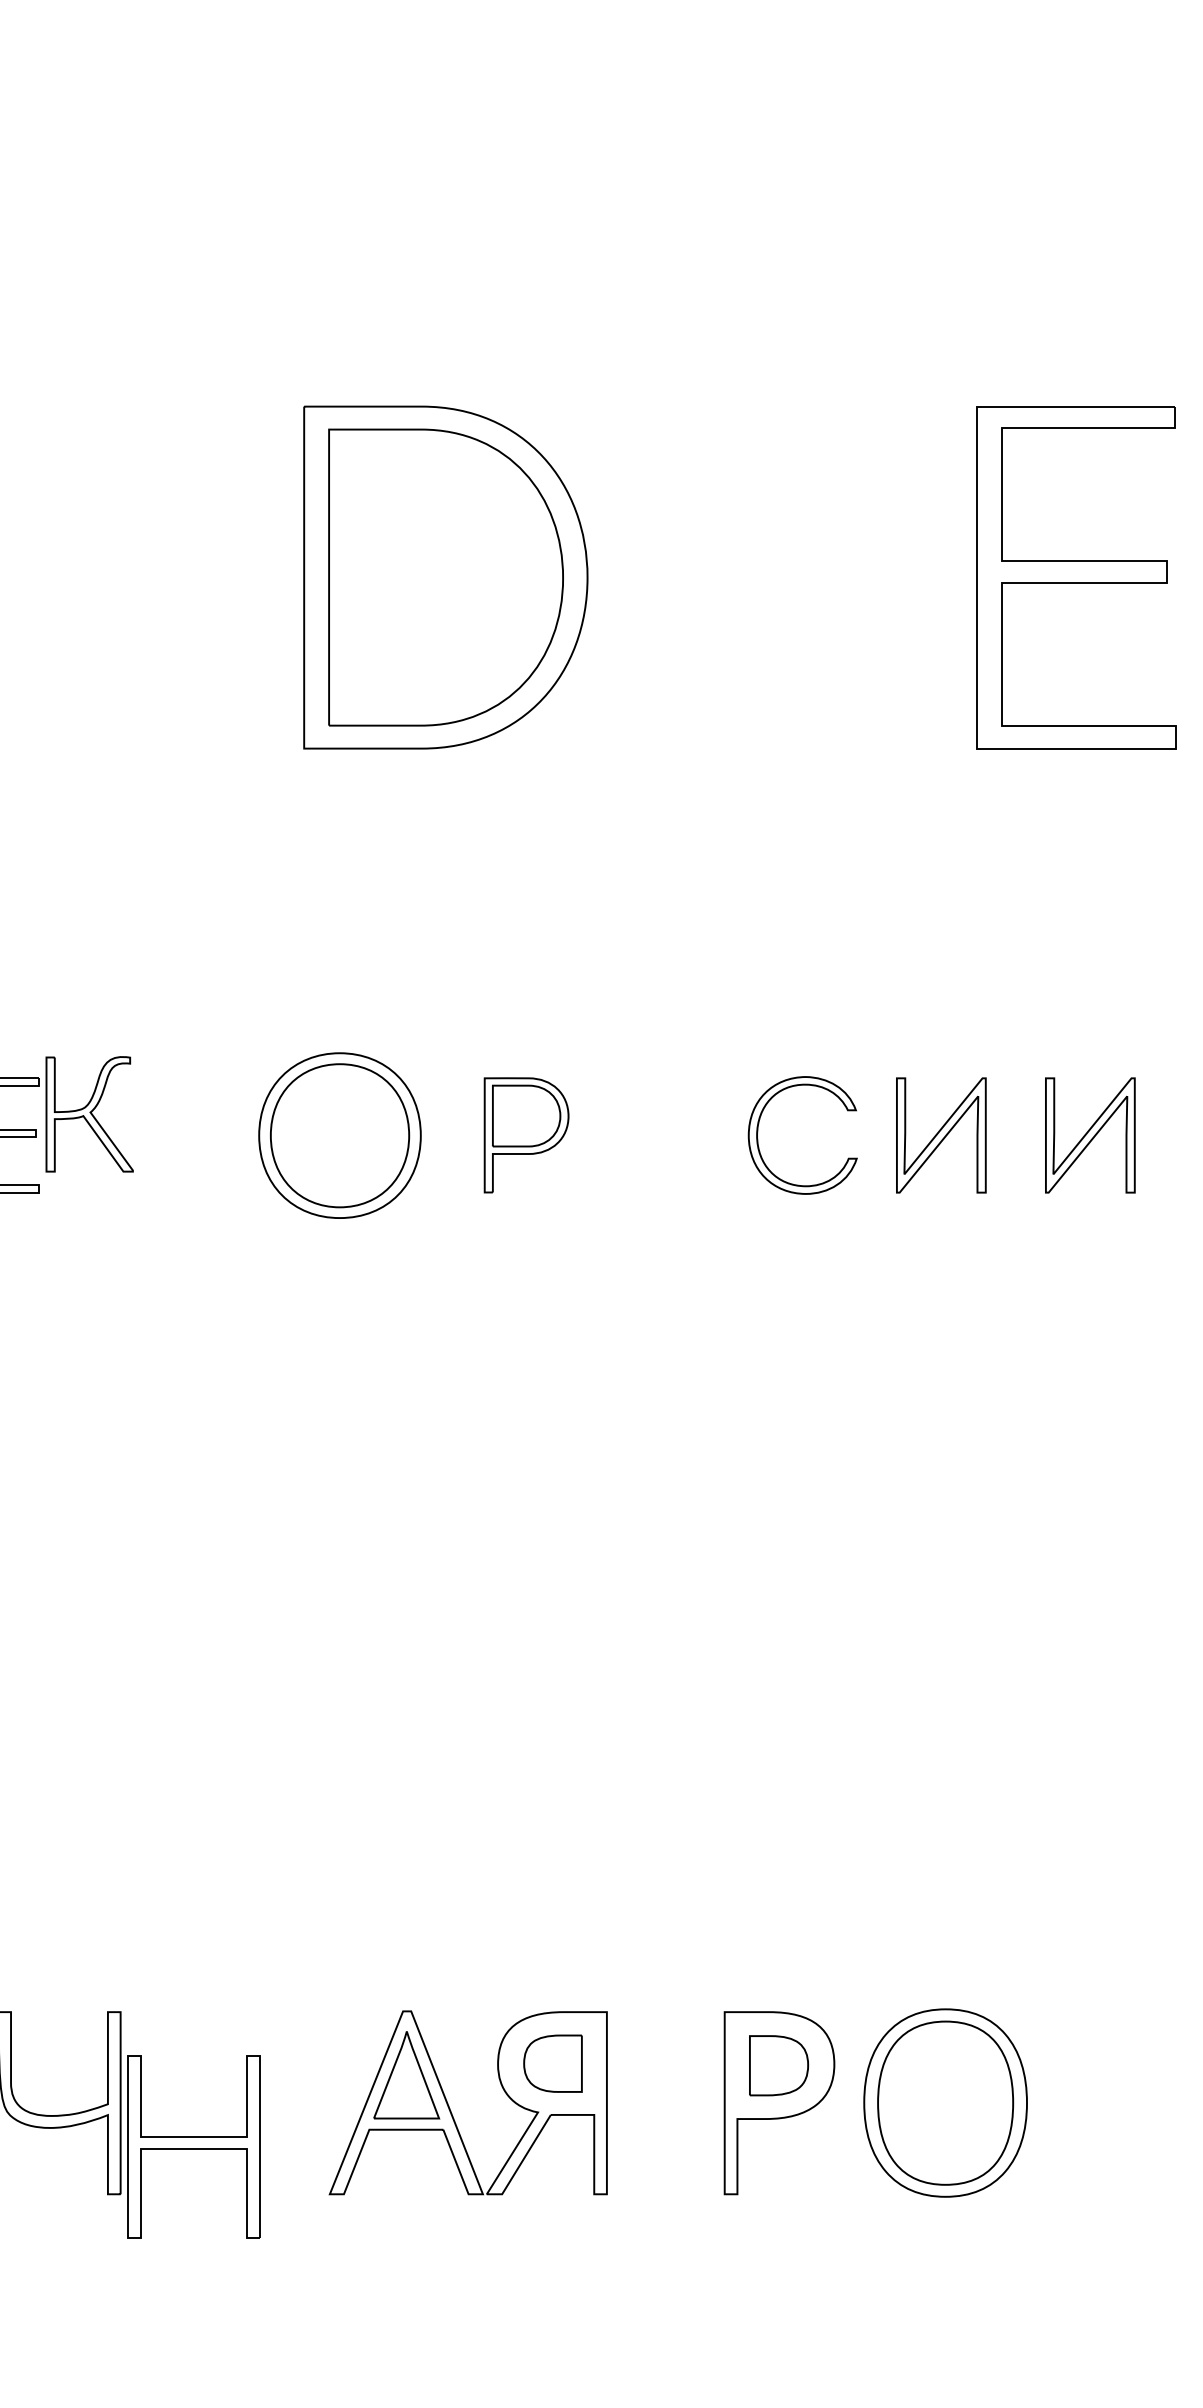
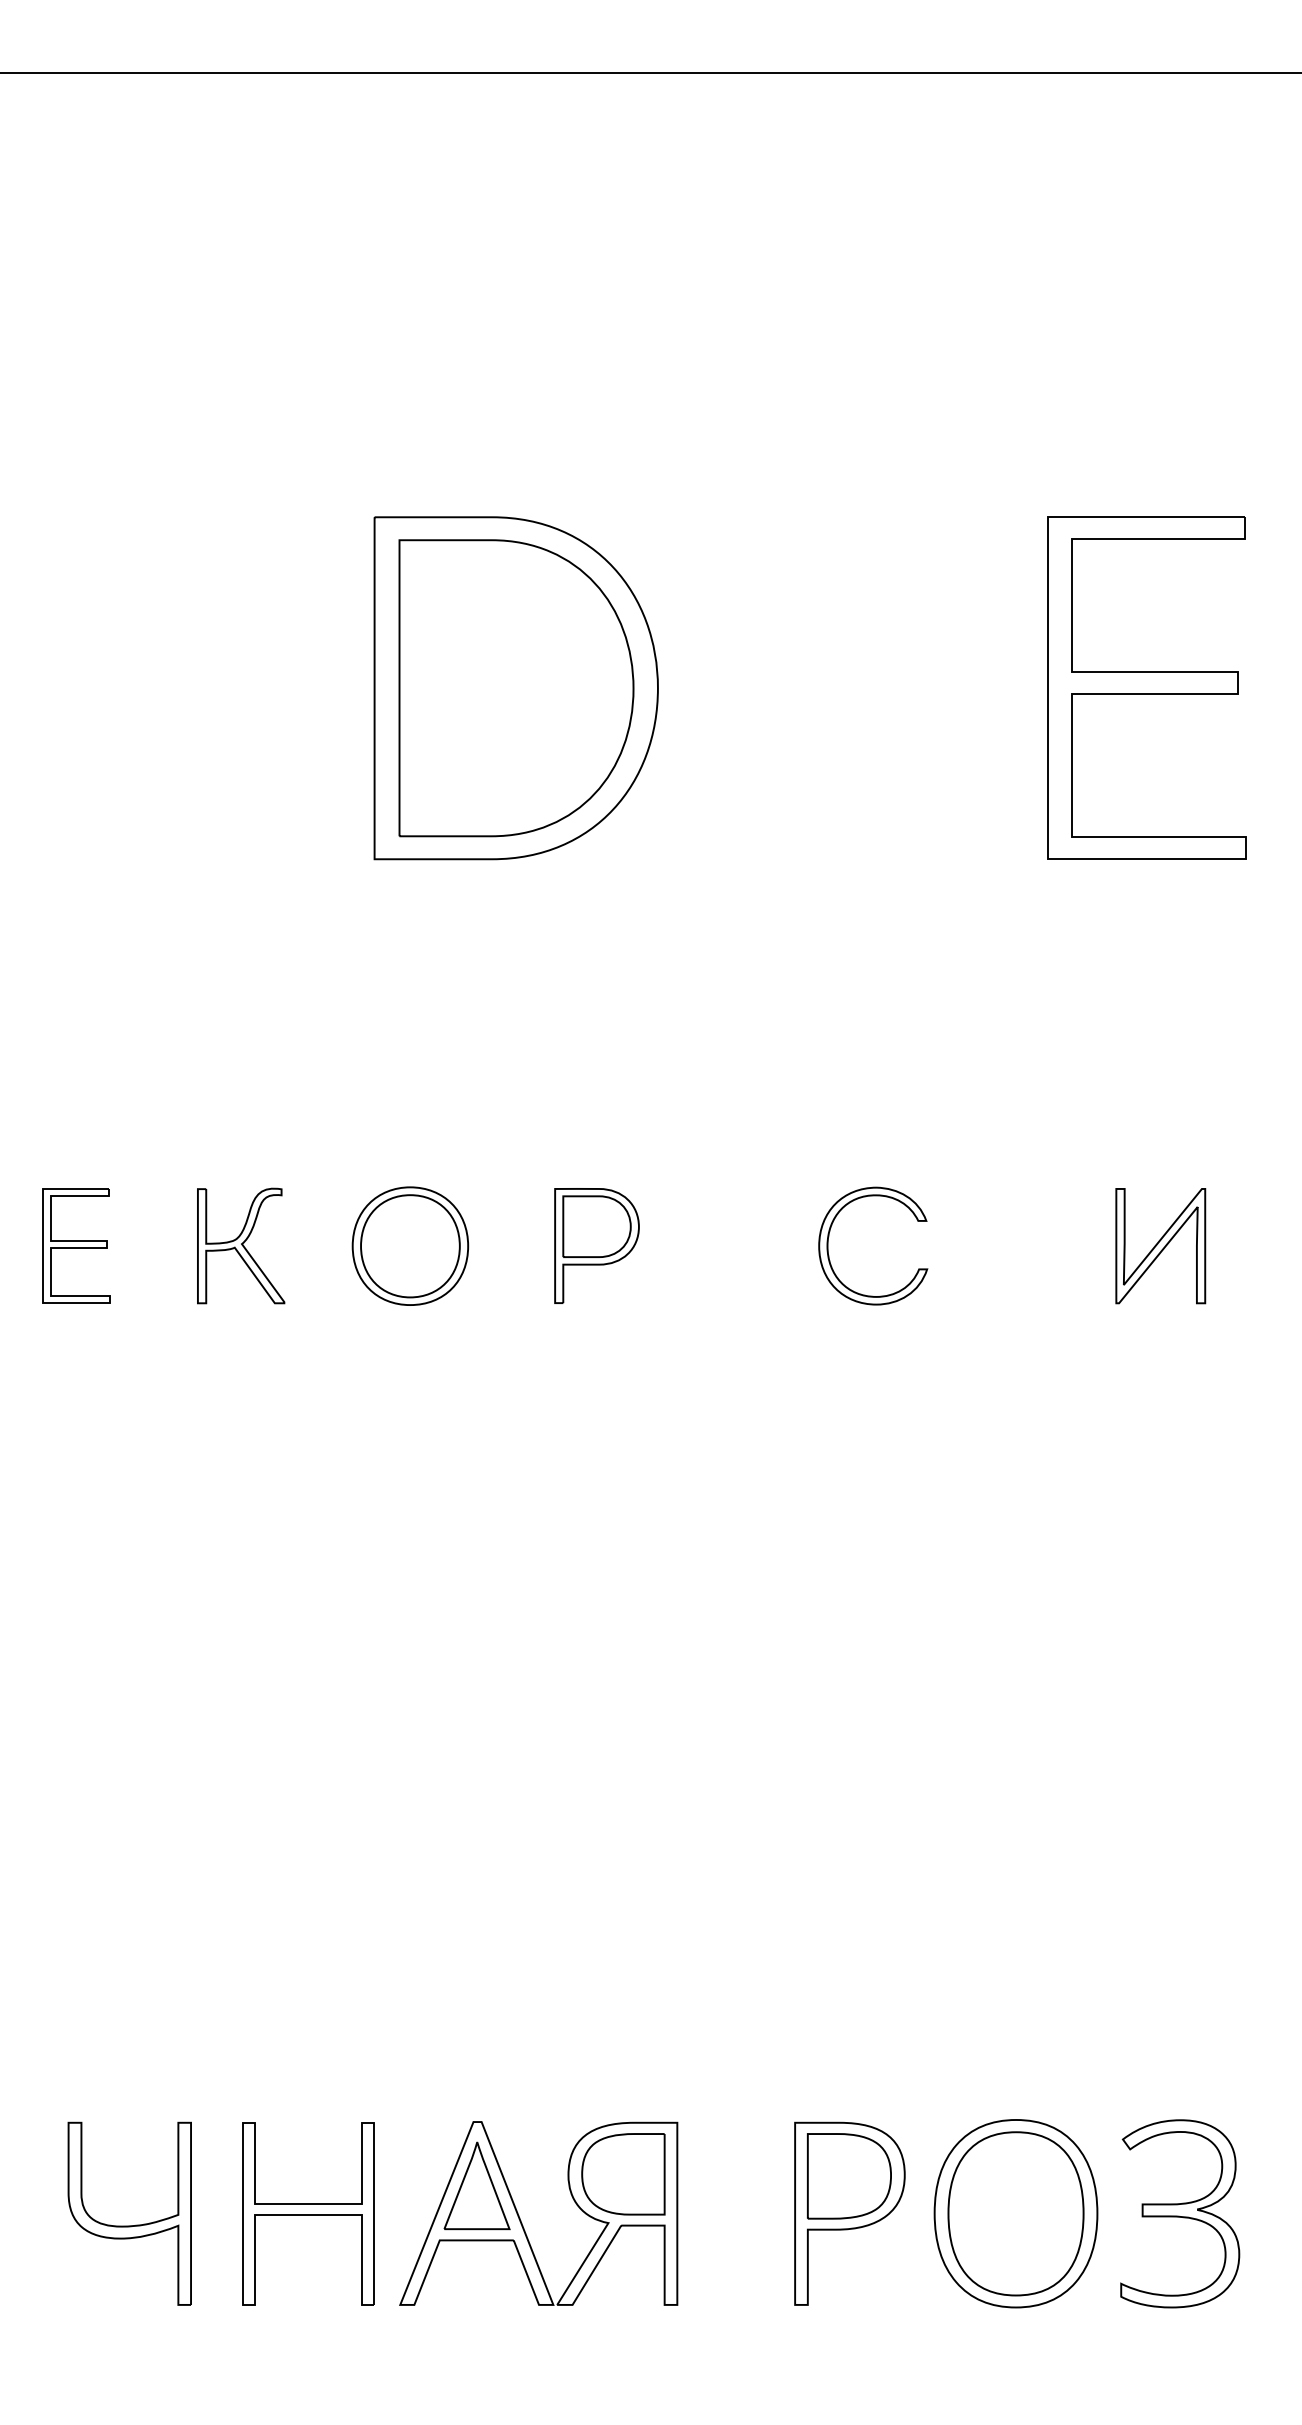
part: (90, 1113) -> (241, 1245), moved
part: (340, 1134) -> (410, 1245), size x0.71
part: (941, 1135) -> (1011, 1246), removed
part: (553, 2063) -> (623, 2174), size x1.43
part: (779, 2065) -> (849, 2176), size x1.43
part: (1110, 2102) -> (1180, 2213), added
part: (194, 2146) -> (308, 2213), moved

